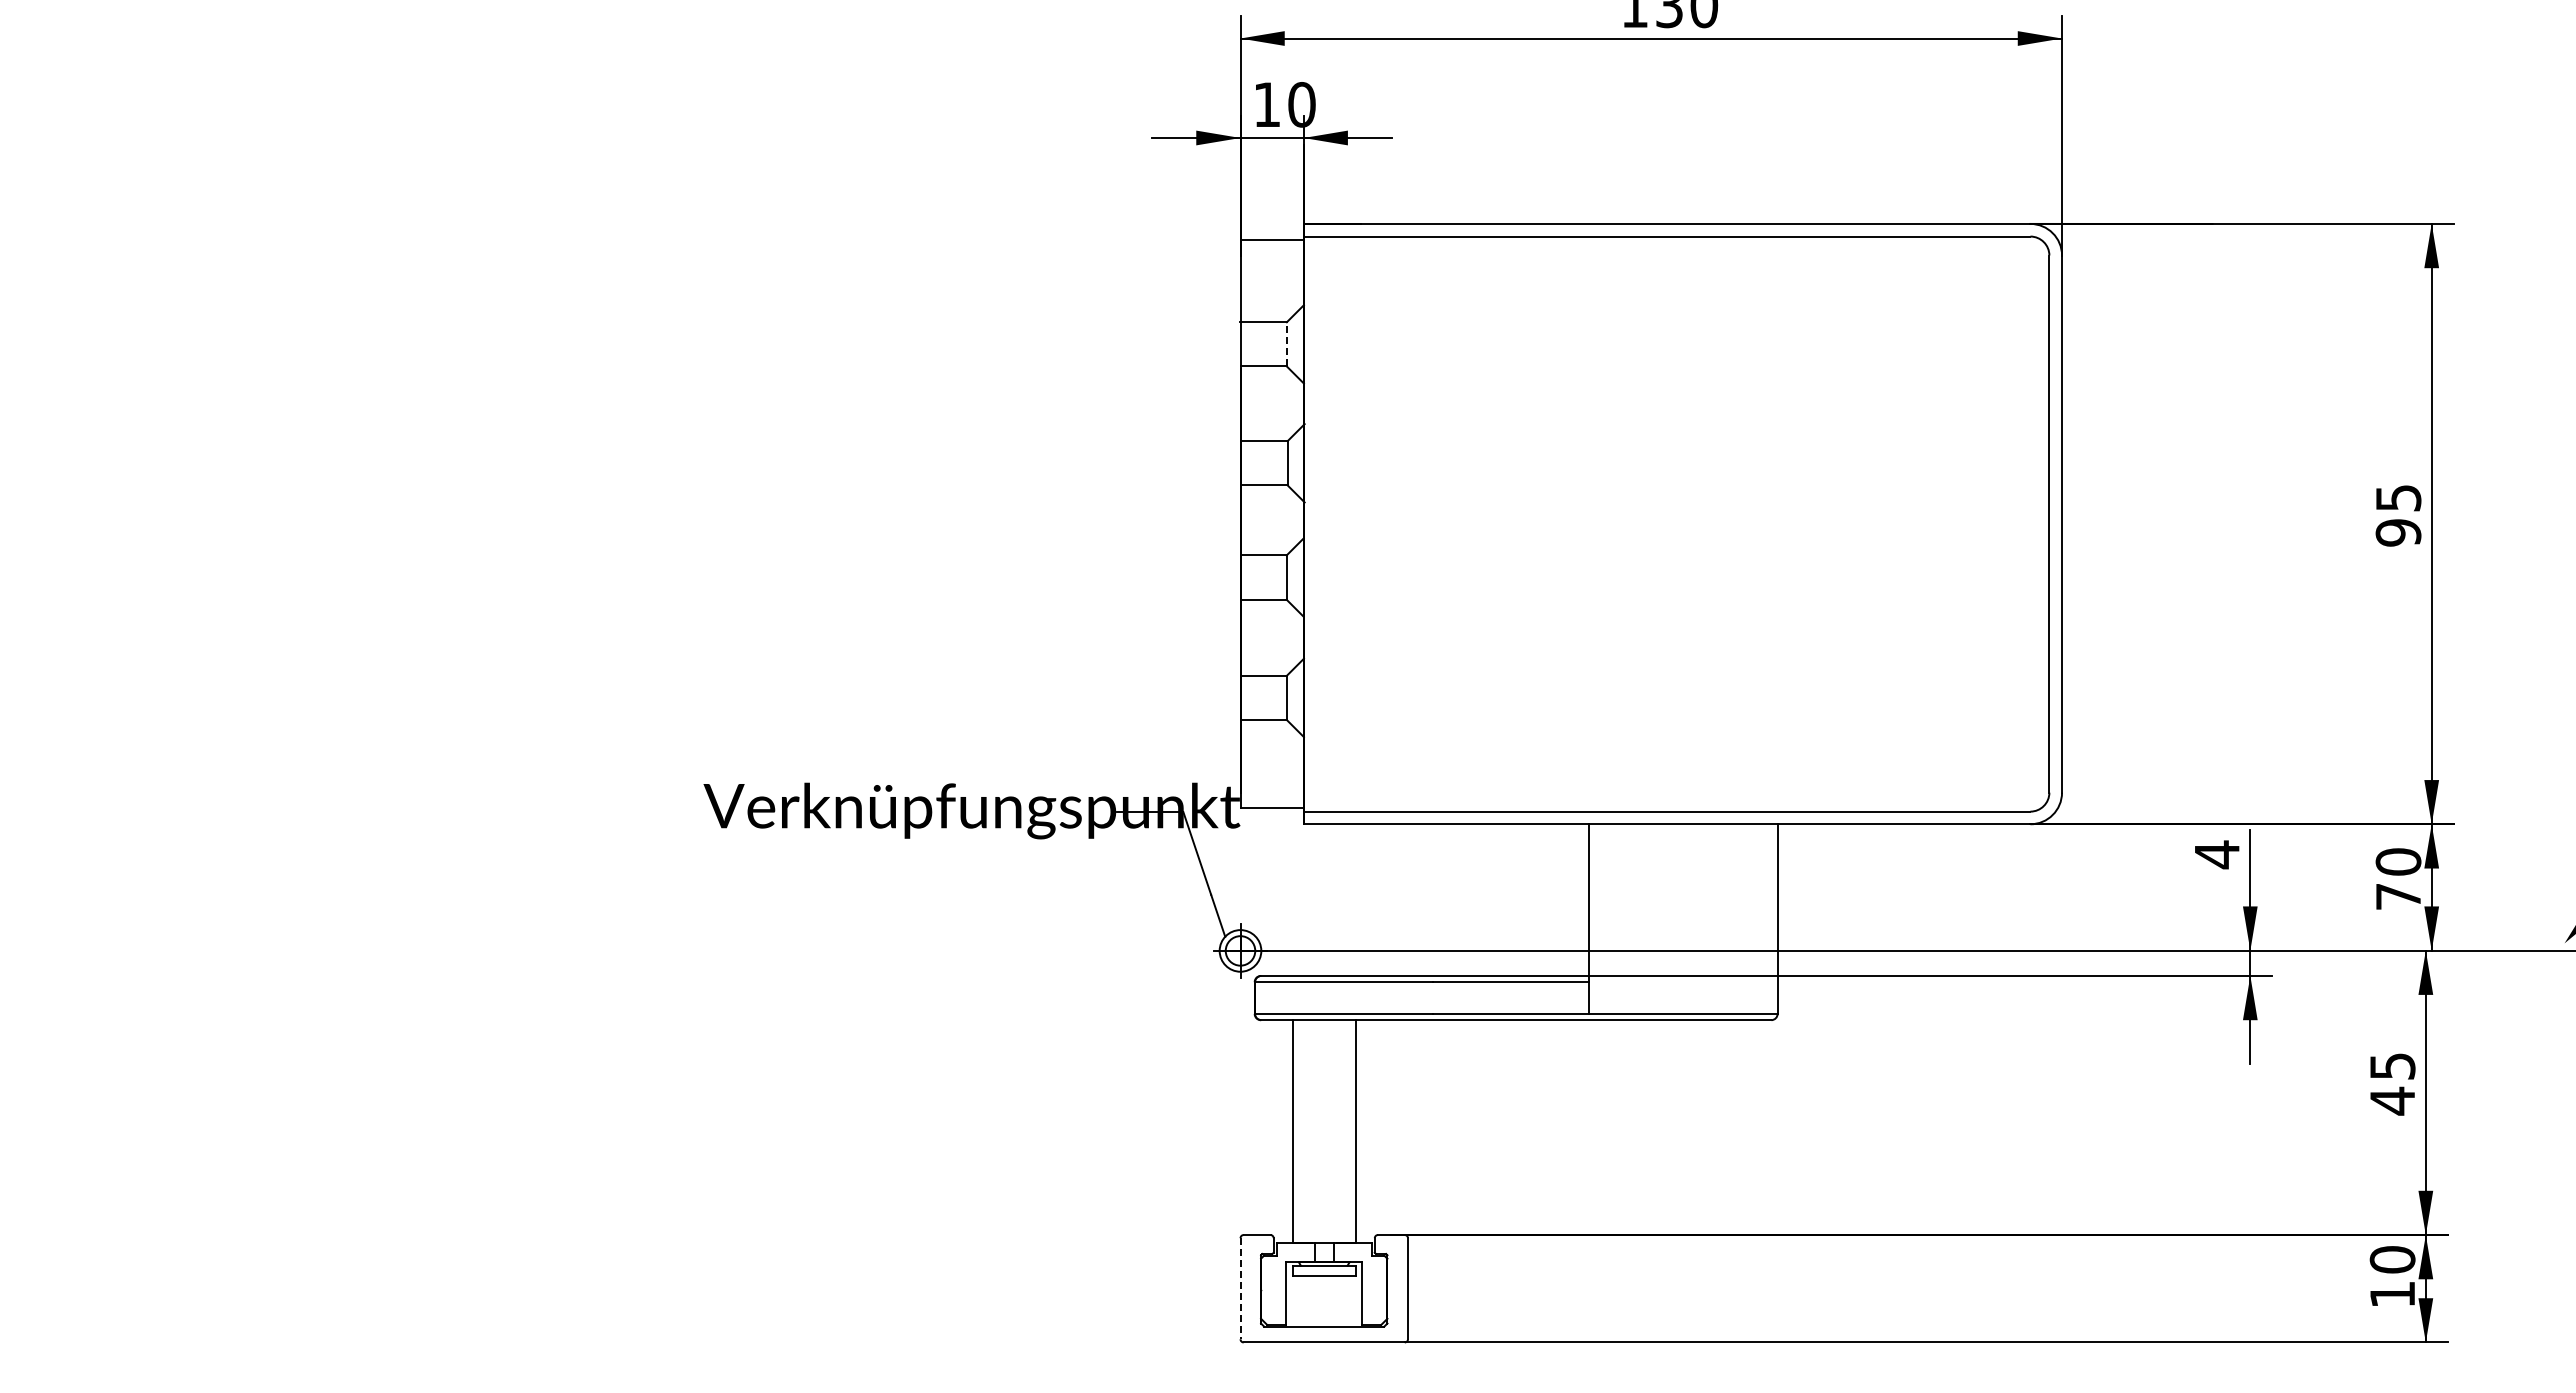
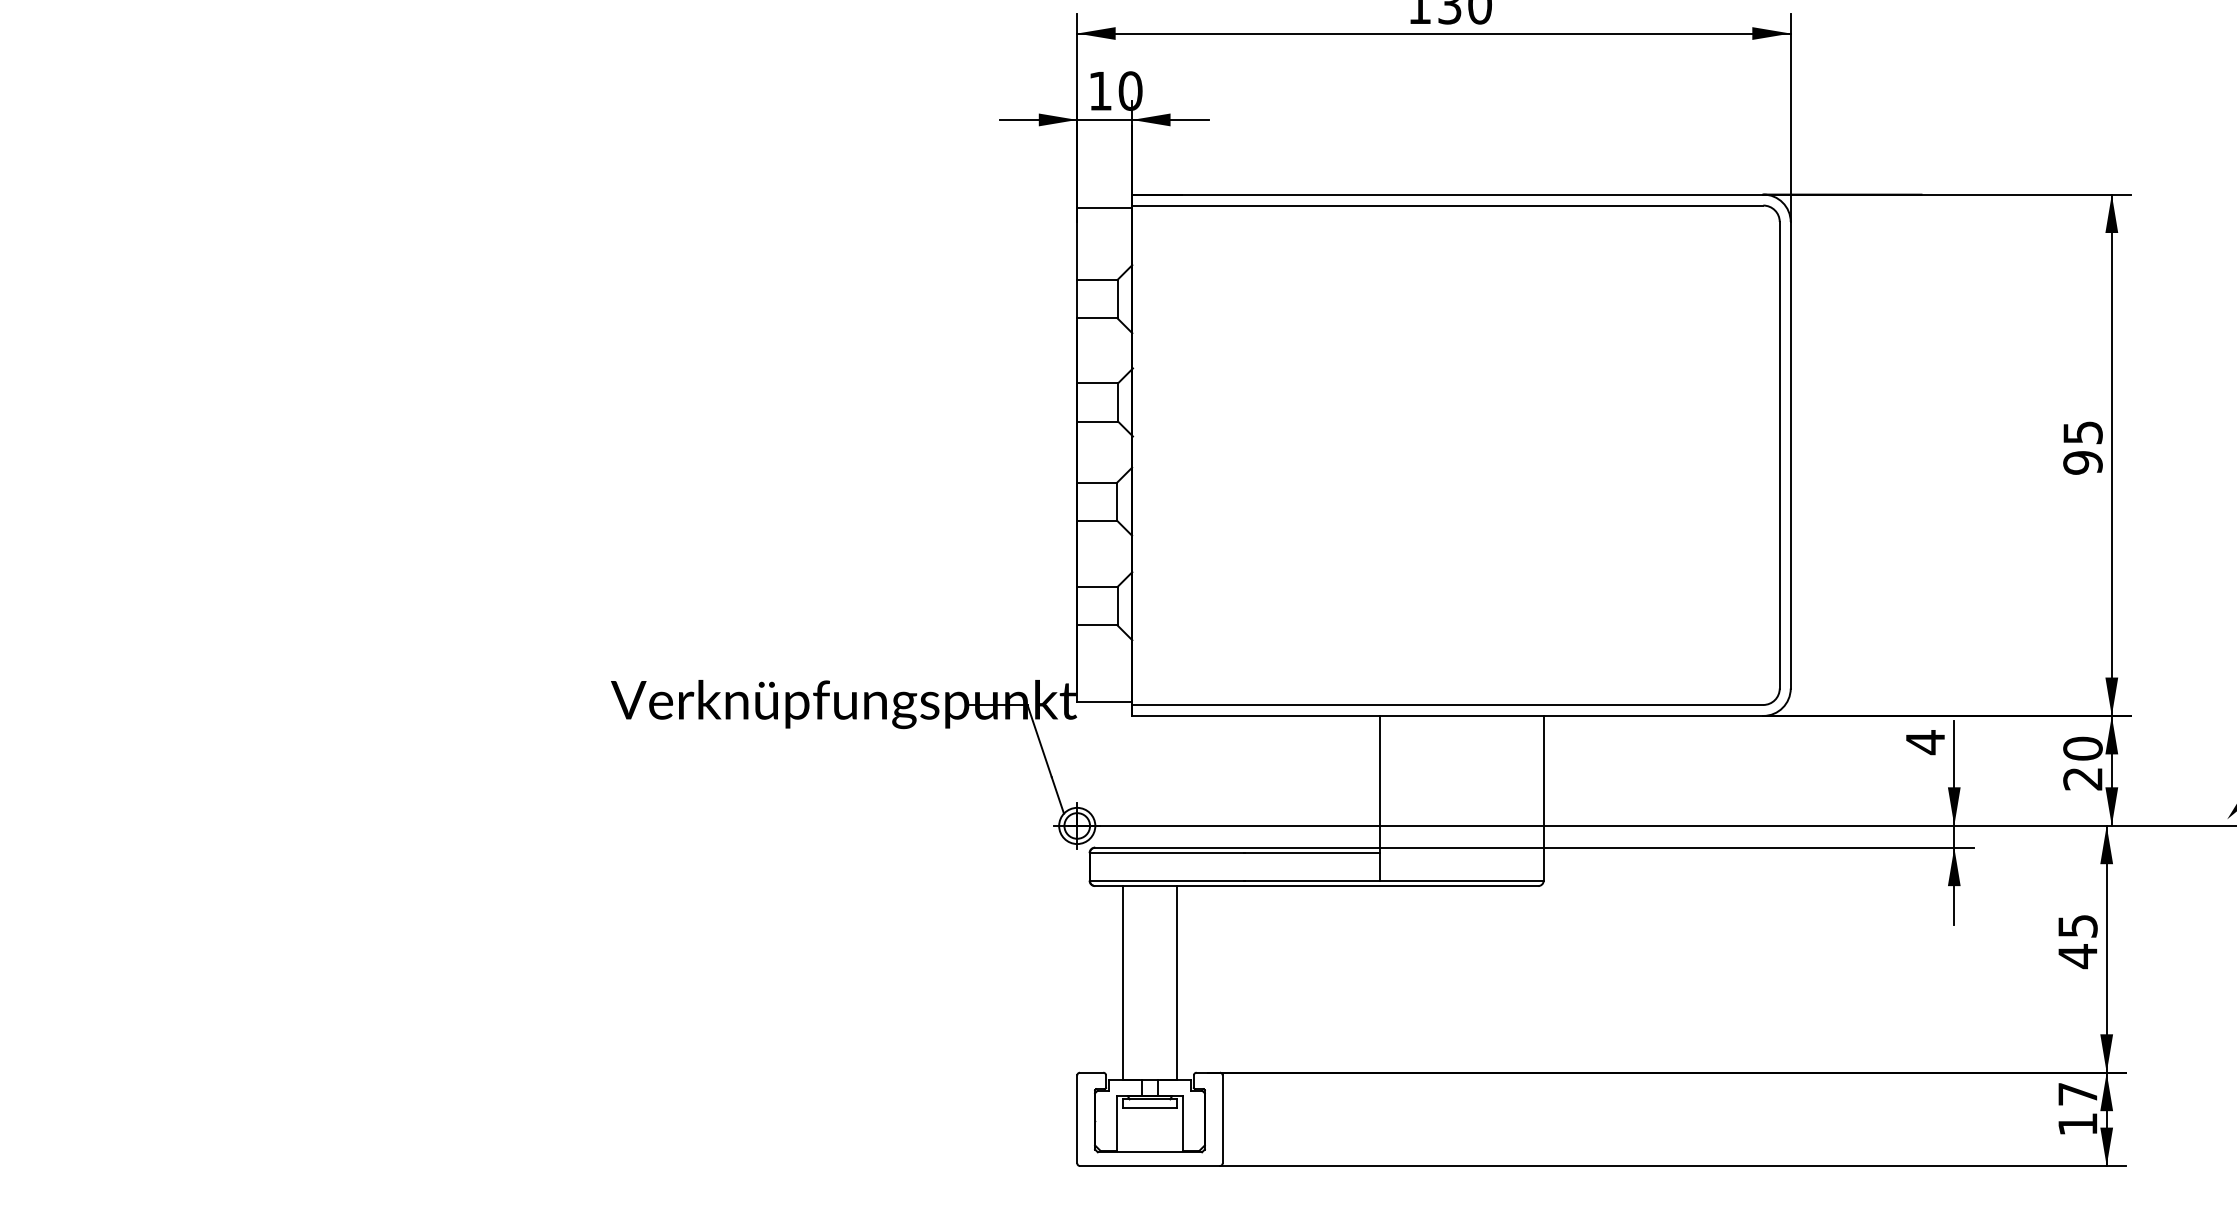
line: (1286, 343) -> (1117, 298), dashed -> solid
text: (2397, 896) -> (2082, 778), 70 -> 20
text: (2392, 1259) -> (2077, 1093), 10 -> 17
line: (1240, 1288) -> (1077, 1119), dashed -> solid

